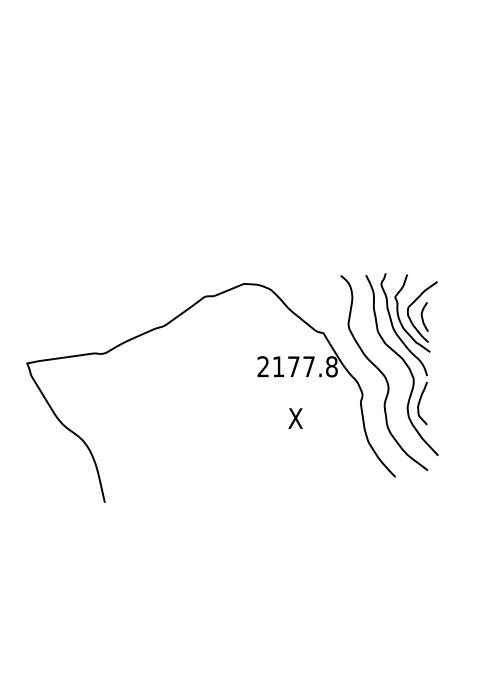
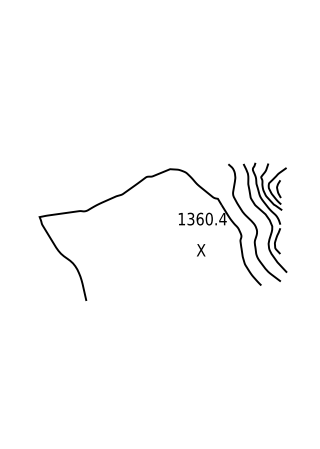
text: (297, 365) -> (202, 218), 2177.8 -> 1360.4

